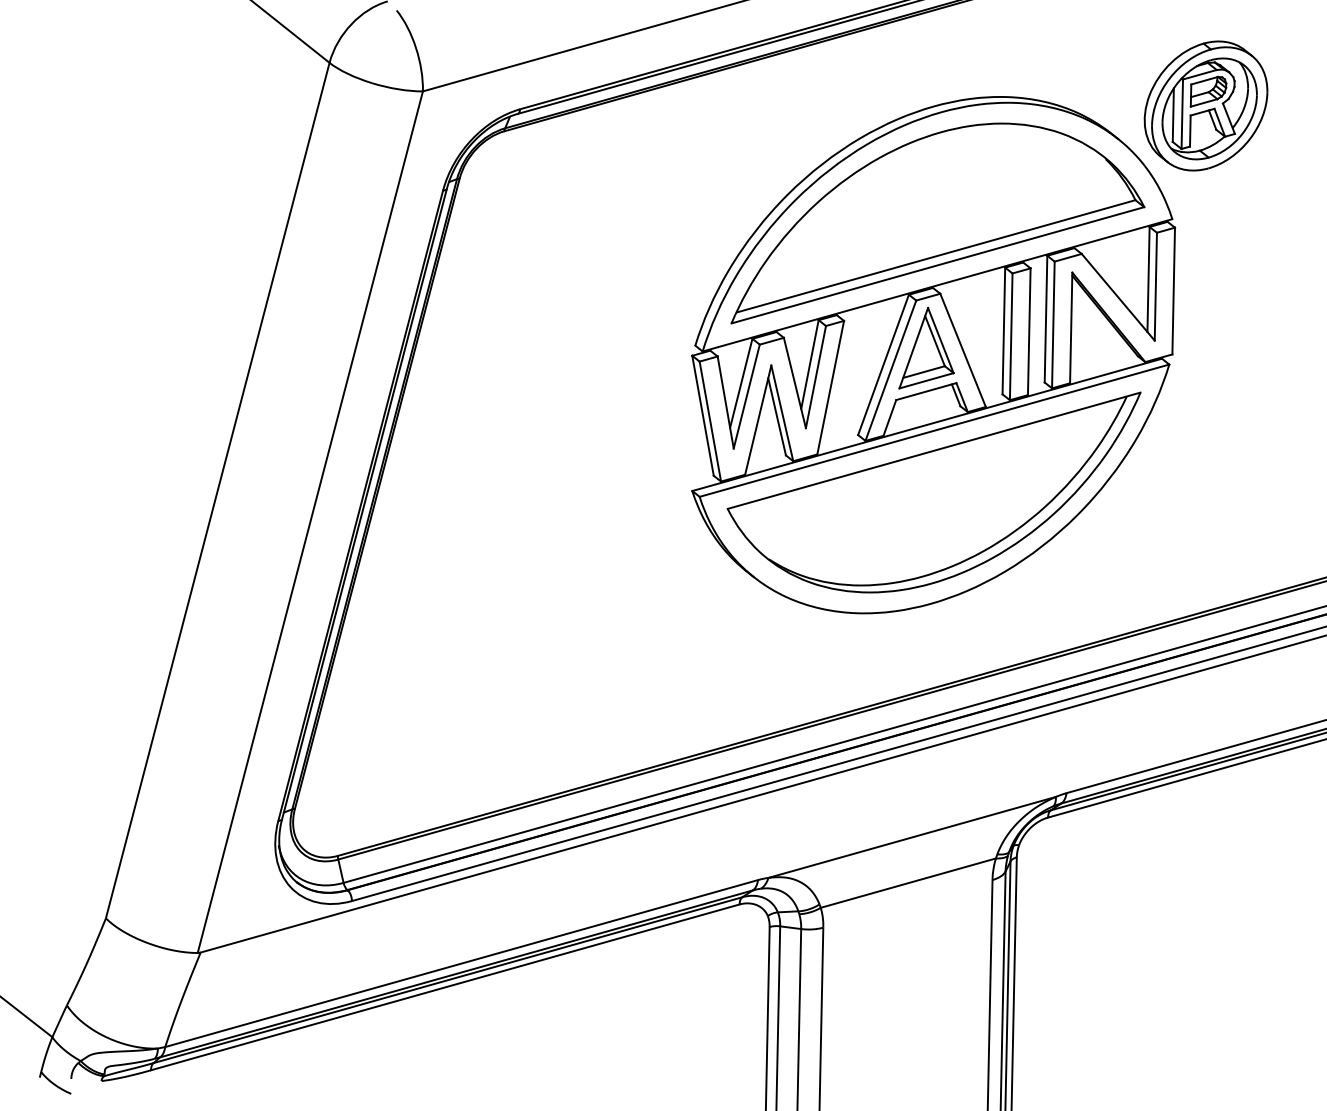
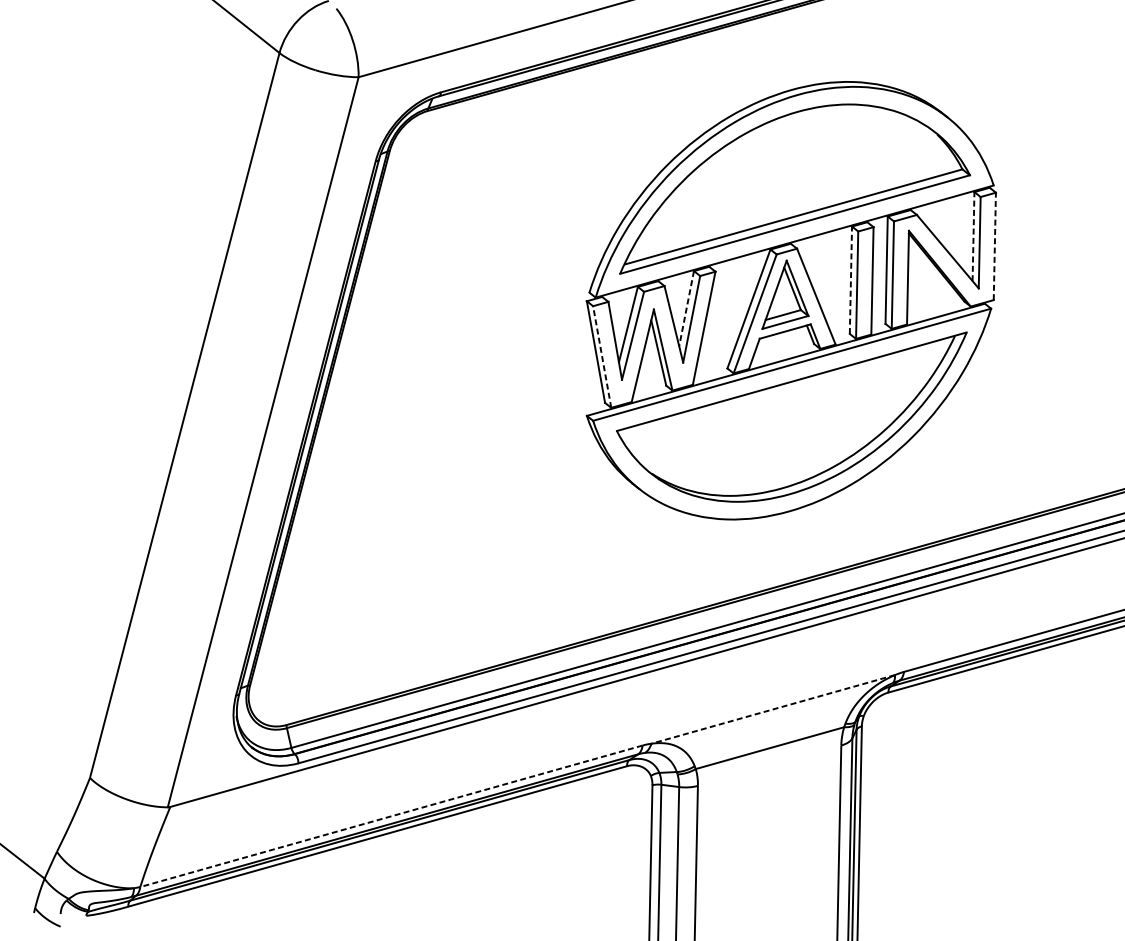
part: (1205, 105) -> (1021, 89), removed
line: (1148, 279) -> (973, 236), solid -> dashed
line: (1173, 290) -> (994, 245), solid -> dashed
line: (1003, 330) -> (850, 279), solid -> dashed
line: (809, 365) -> (686, 309), solid -> dashed
line: (710, 421) -> (602, 356), solid -> dashed
line: (911, 837) -> (772, 709), solid -> dashed
line: (461, 963) -> (391, 816), solid -> dashed

